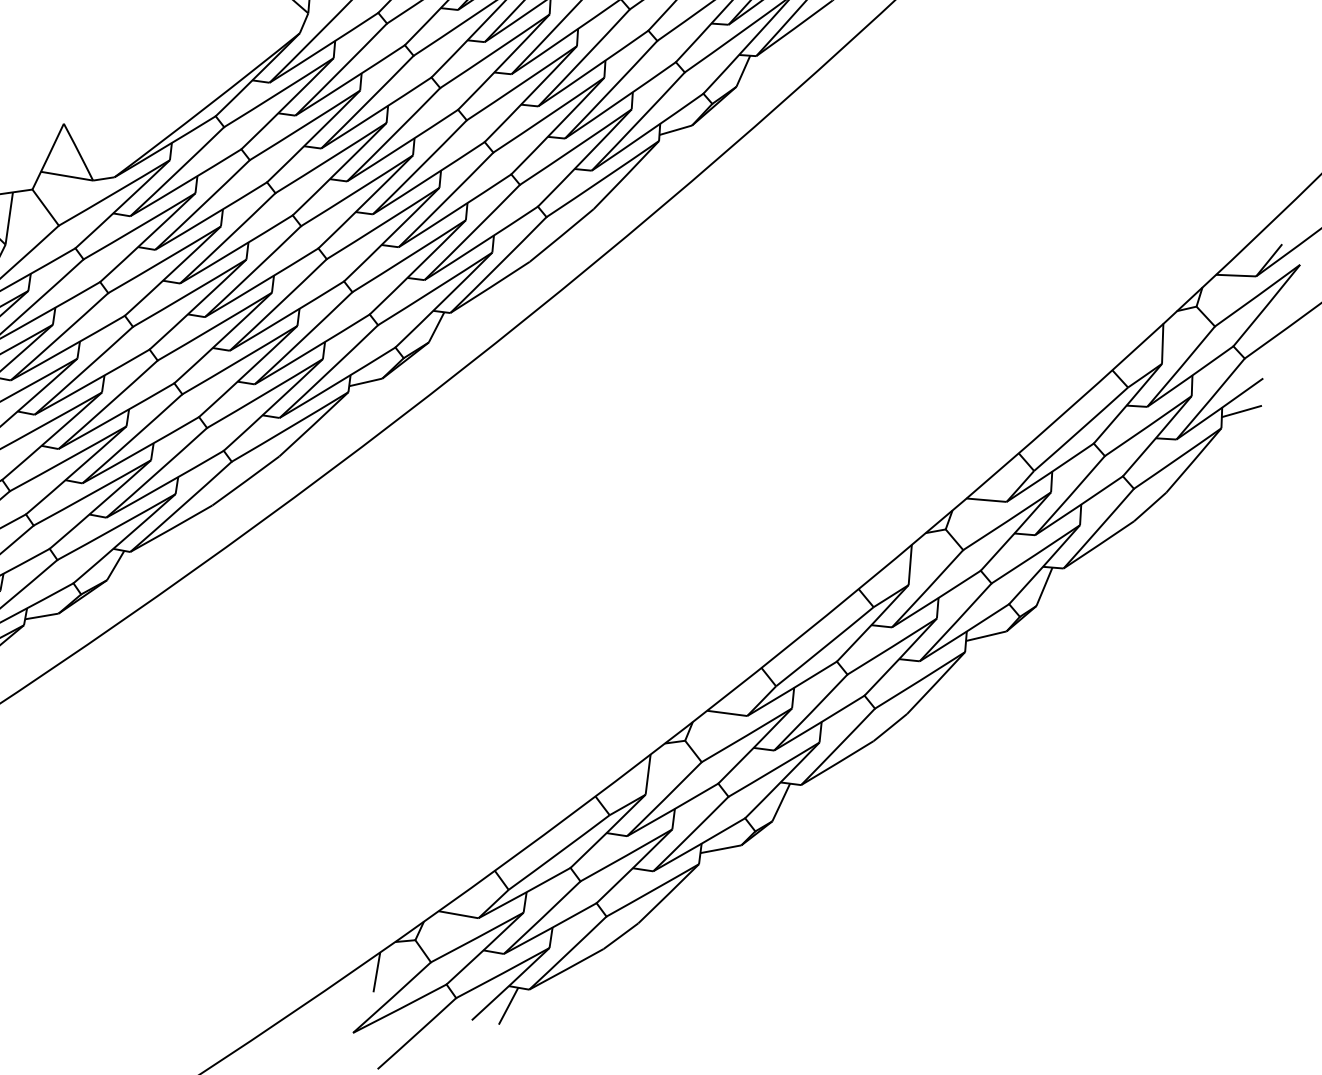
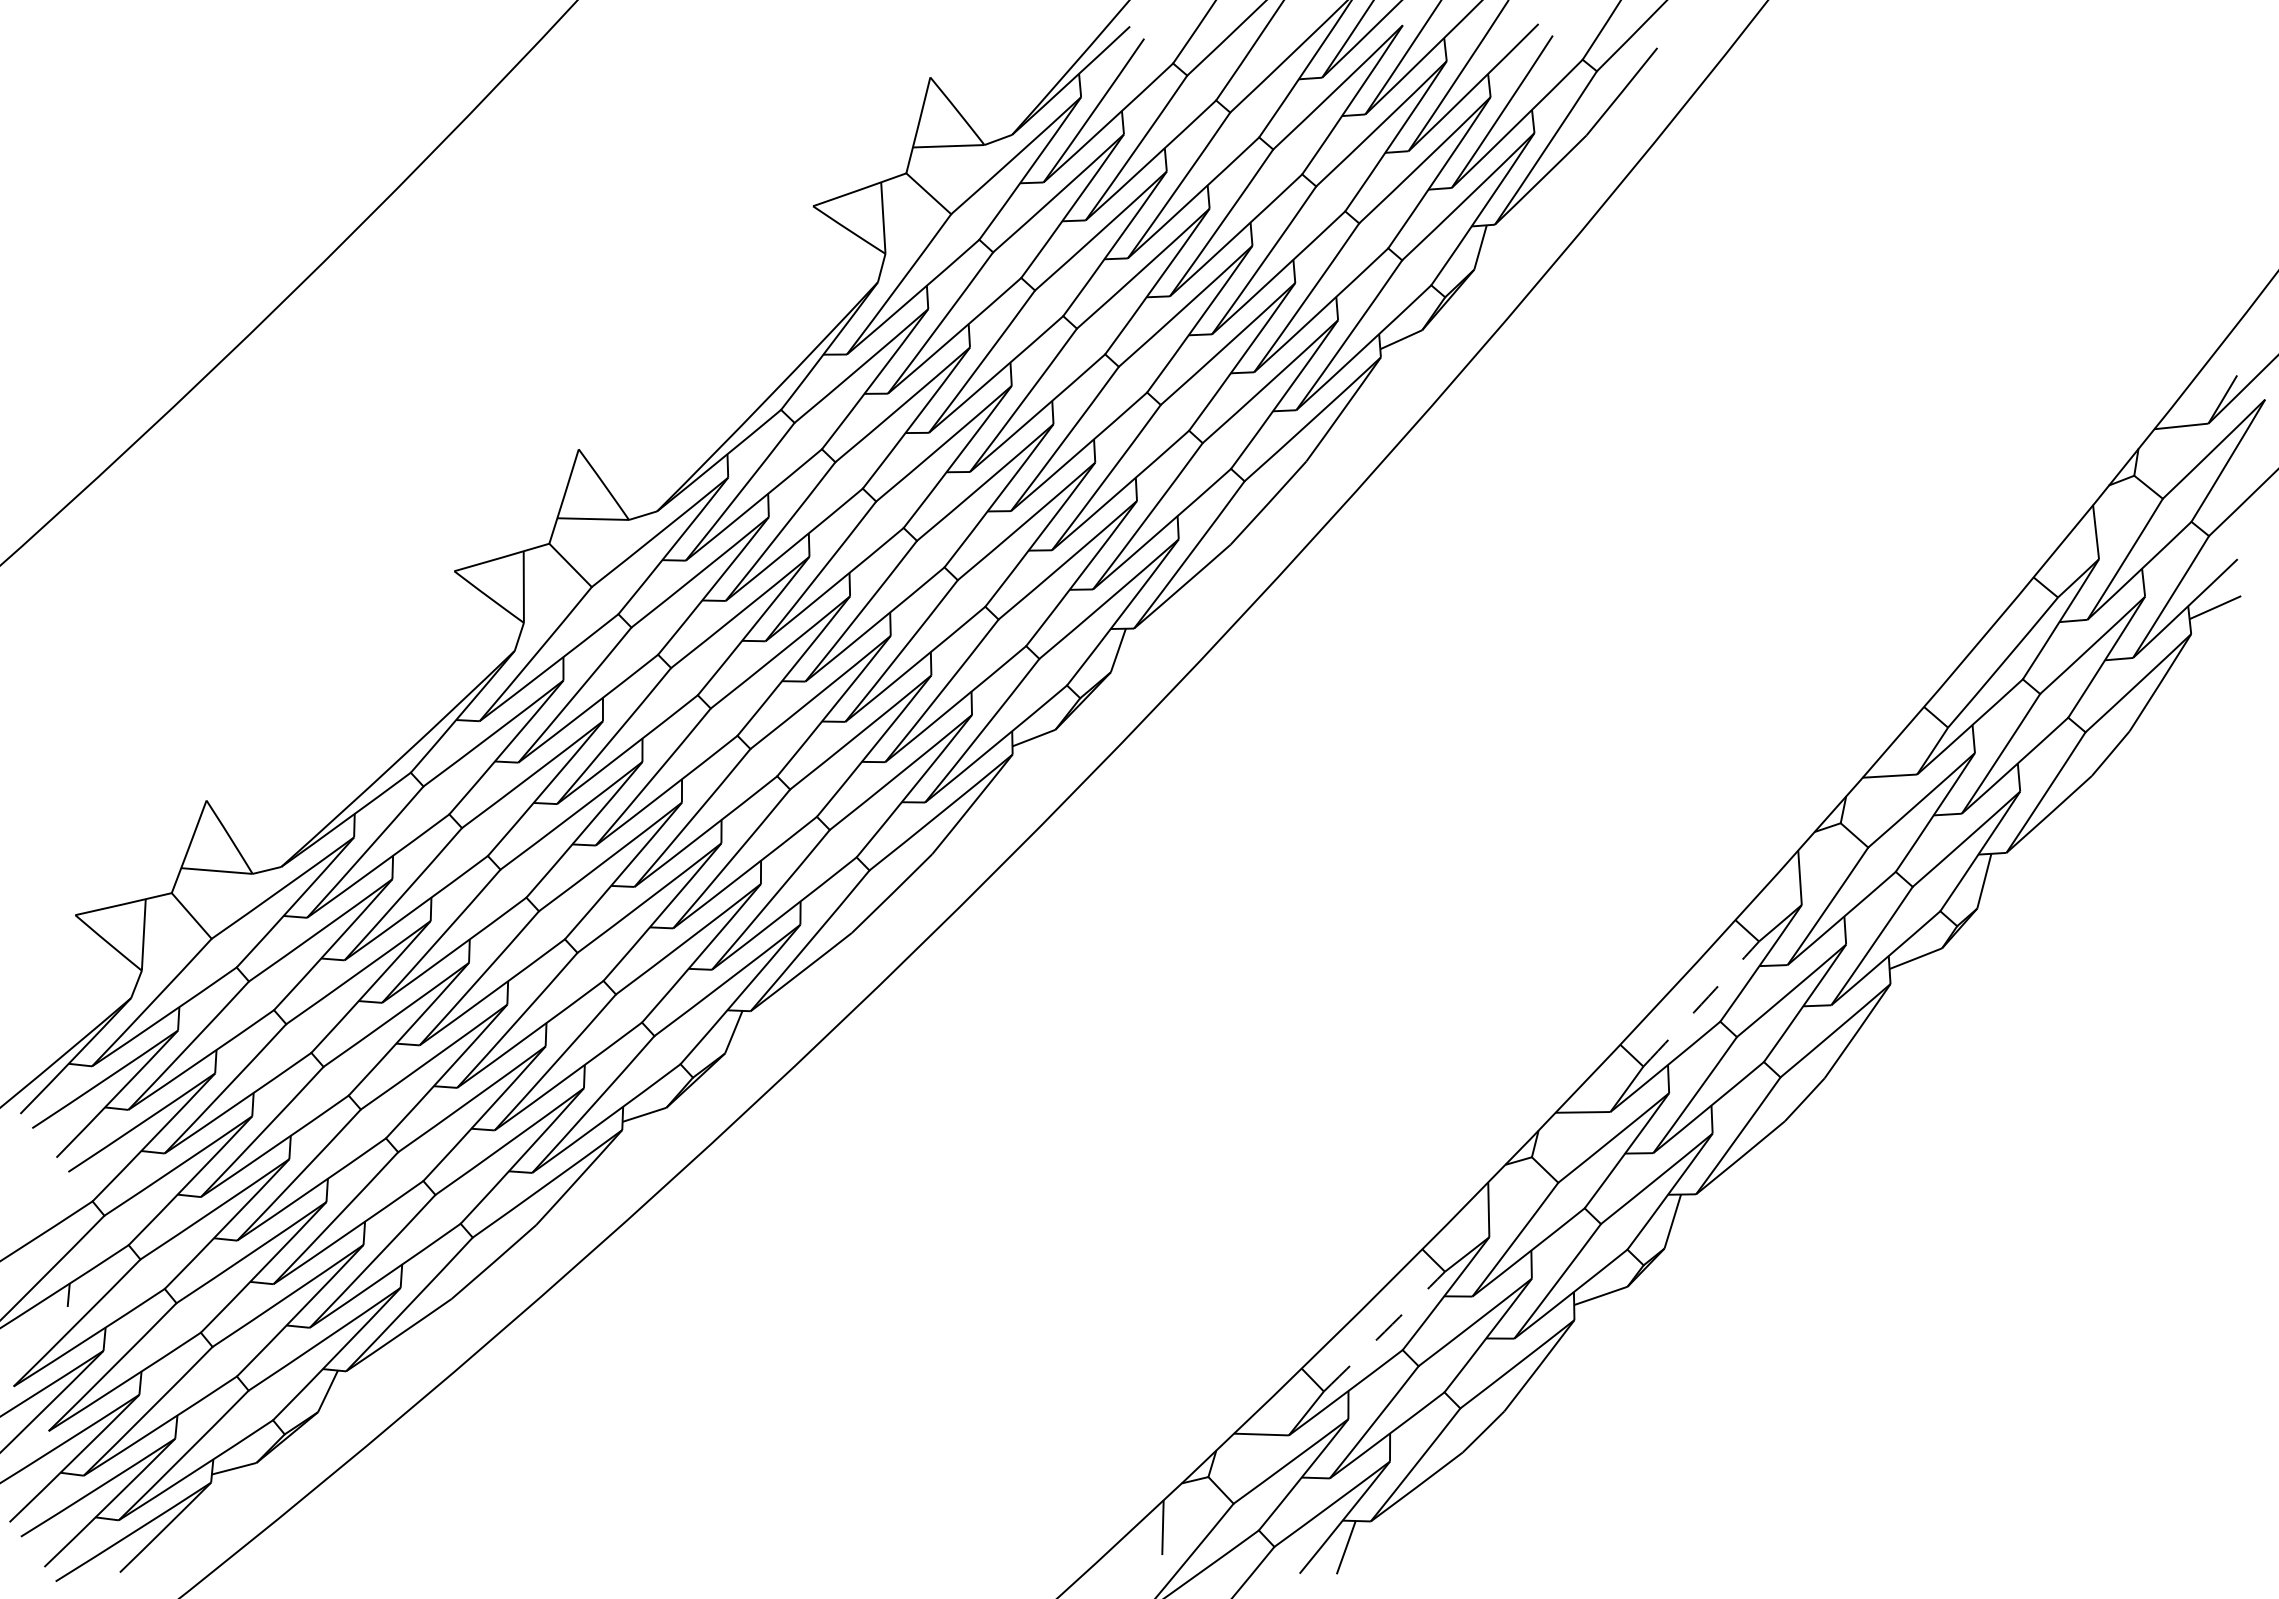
arc: (825, 647) -> (1701, 1004), solid -> dashed
arc: (559, 852) -> (1384, 1331), solid -> dashed

